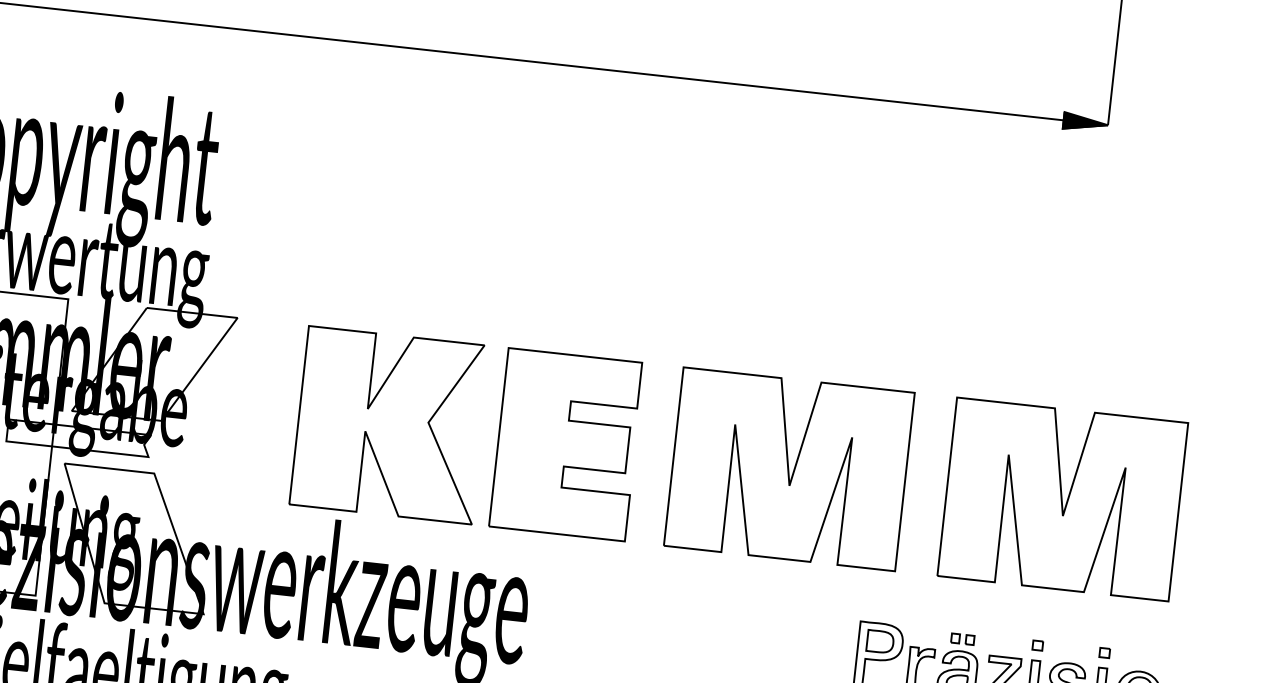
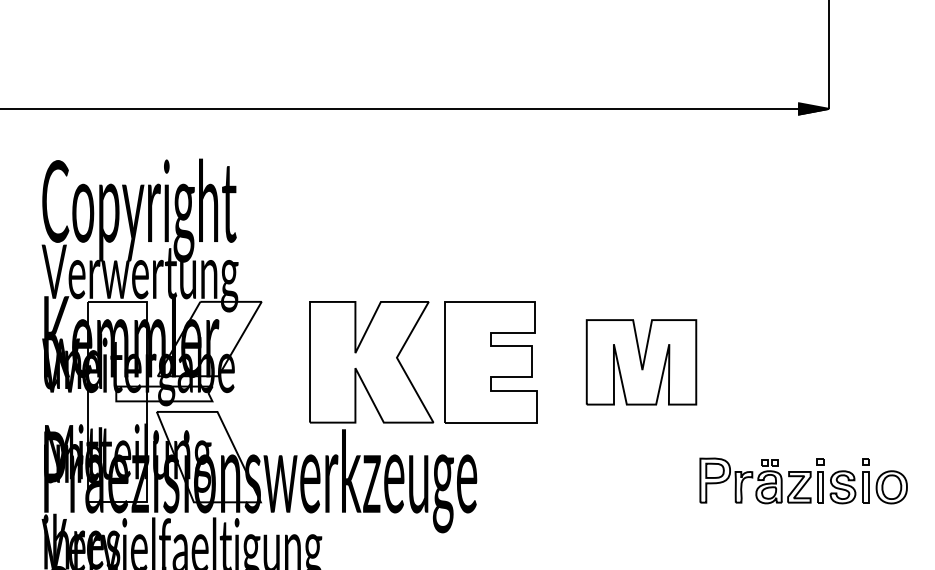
part: (789, 469) -> (641, 362), size x0.7
part: (1062, 499) -> (826, 362), removed

